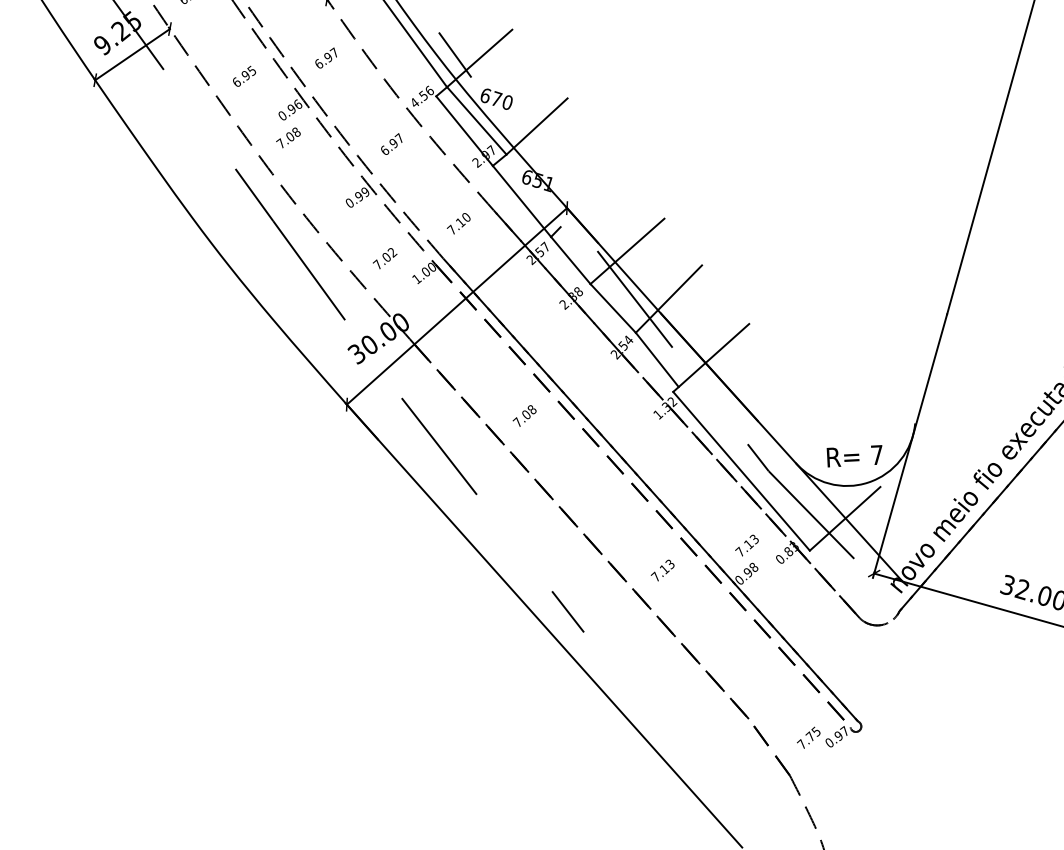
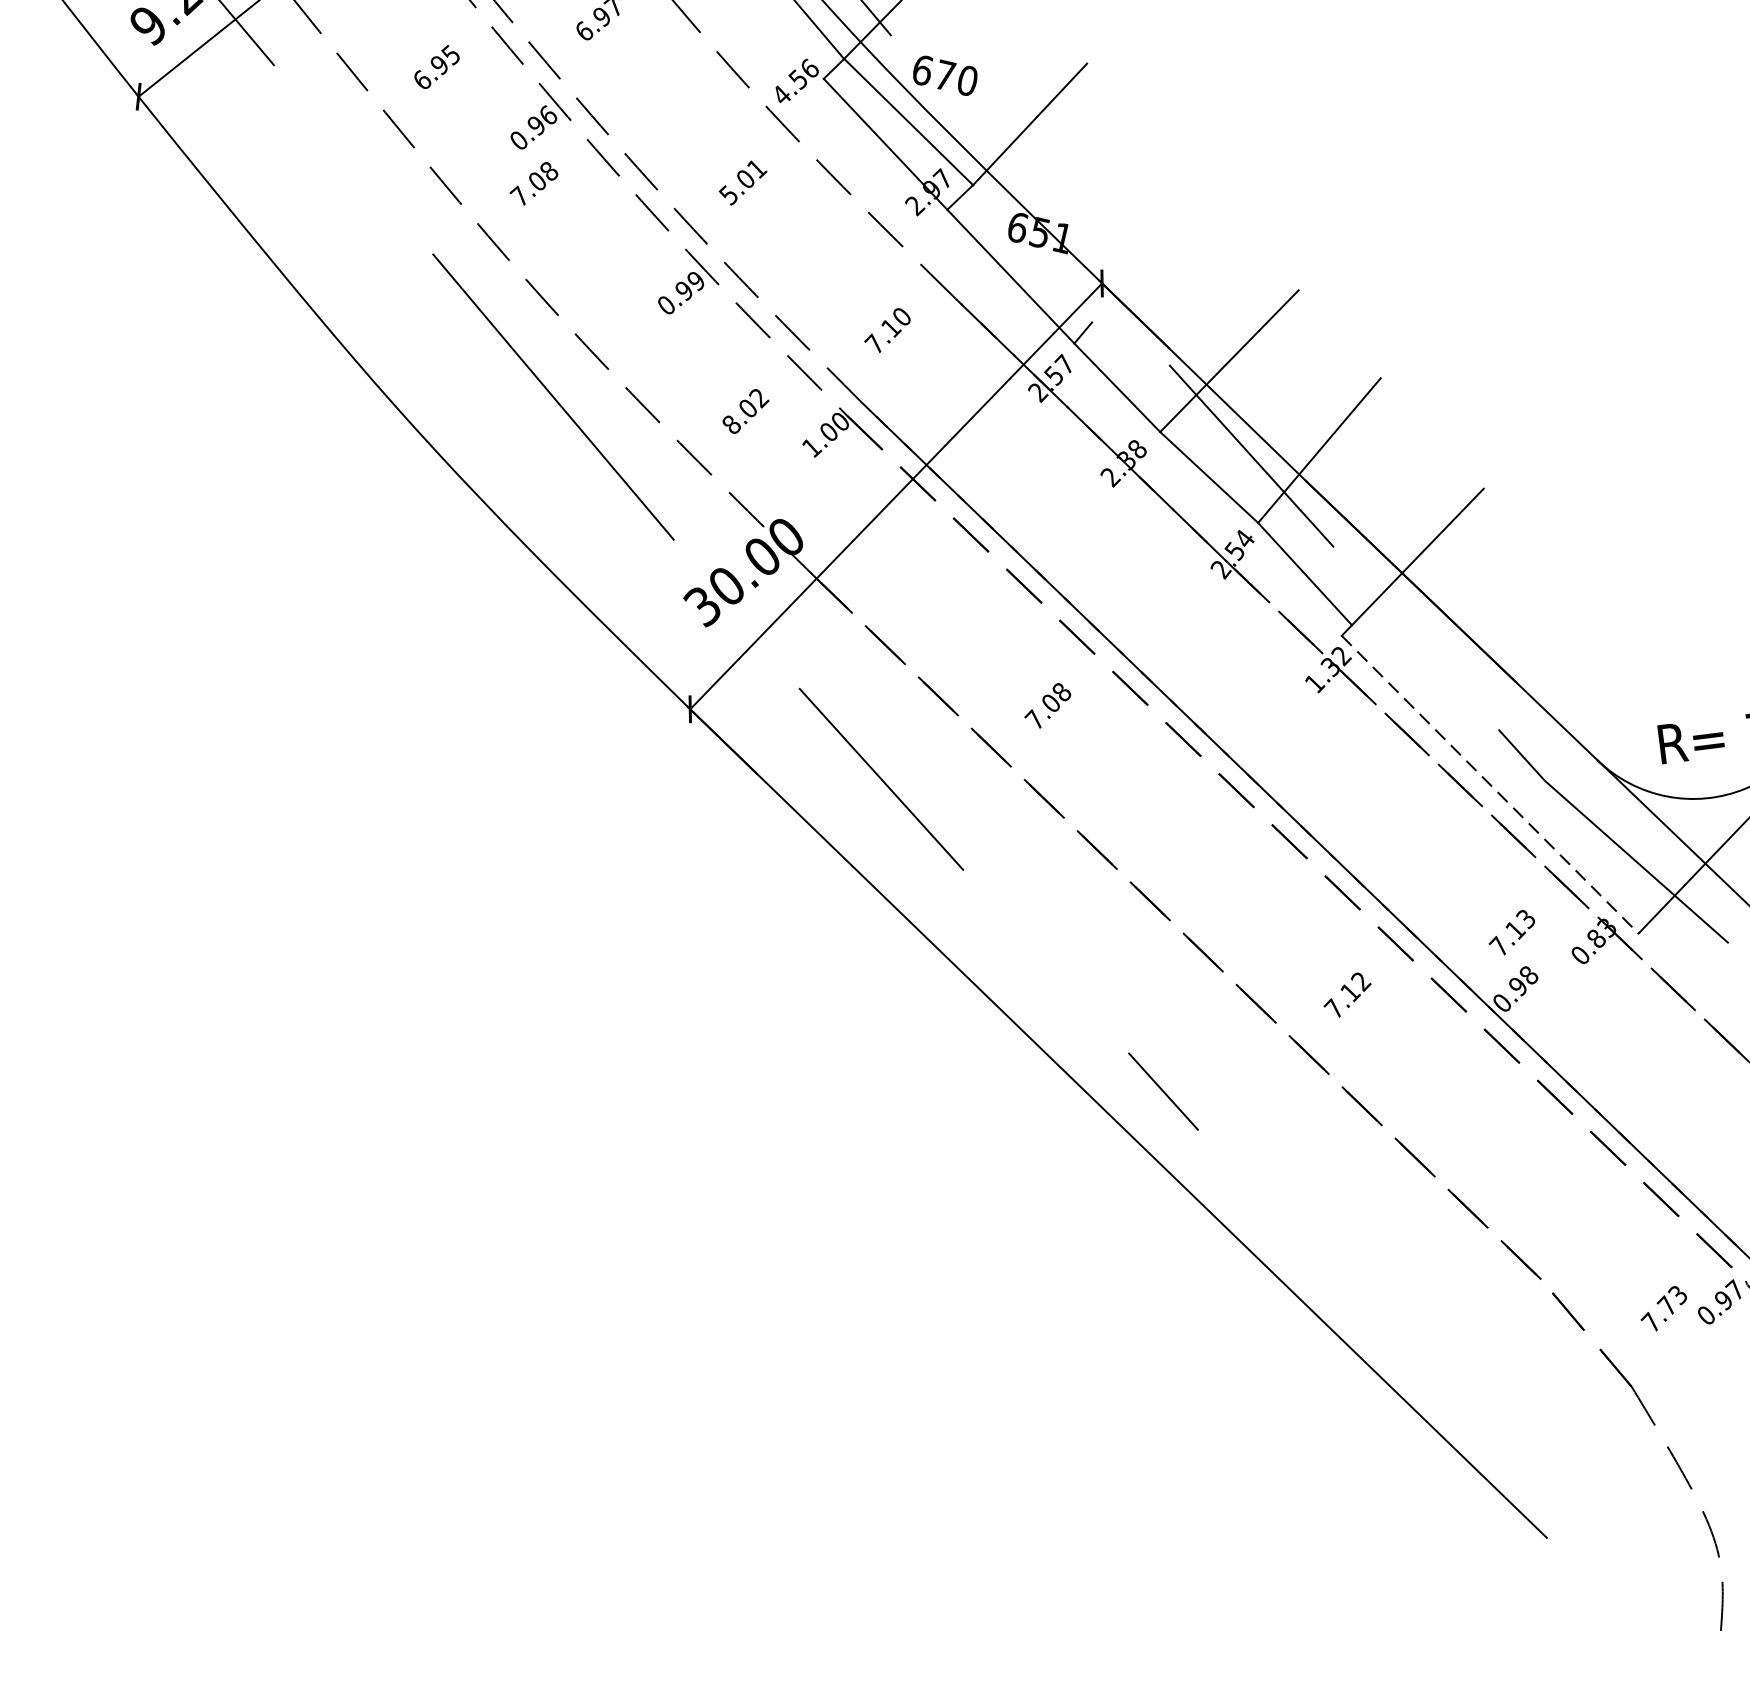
text: (392, 144) -> (743, 181), 6.97 -> 5.01
text: (377, 264) -> (730, 424), 7.02 -> 8.02
line: (741, 471) -> (1490, 785), solid -> dashed
text: (670, 564) -> (1361, 981), 7.13 -> 7.12
text: (815, 729) -> (1676, 1290), 7.75 -> 7.73

